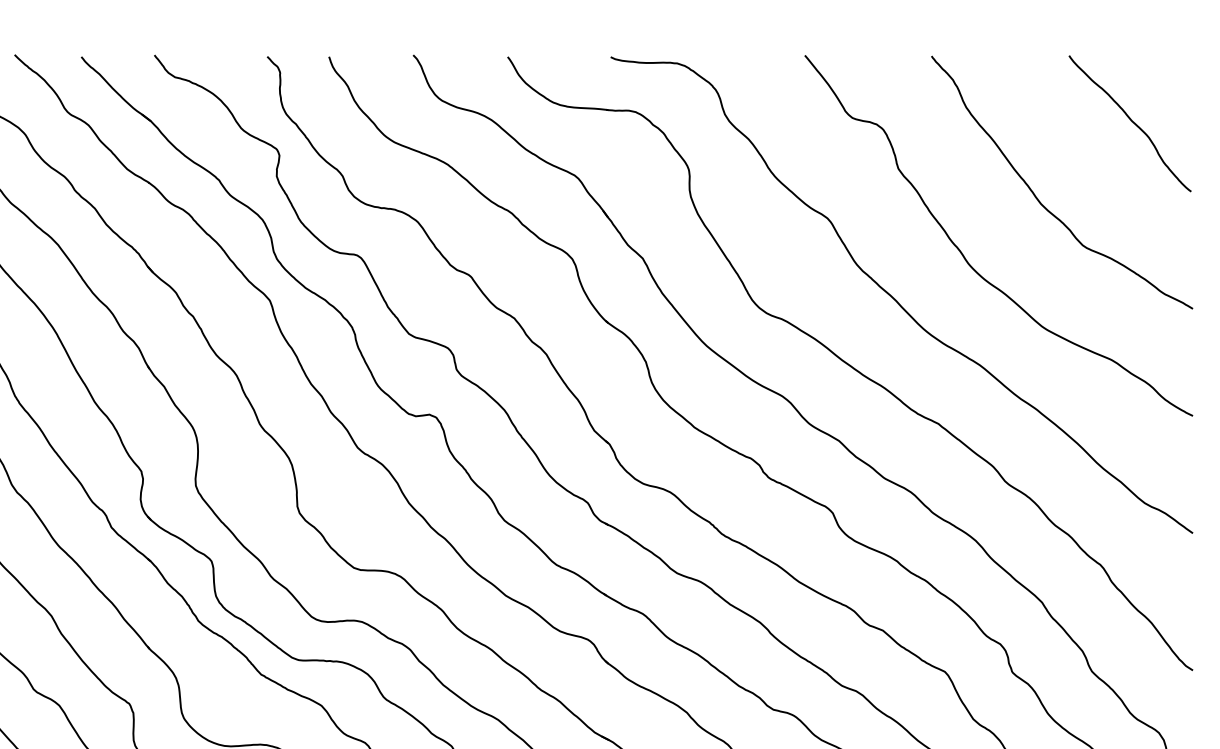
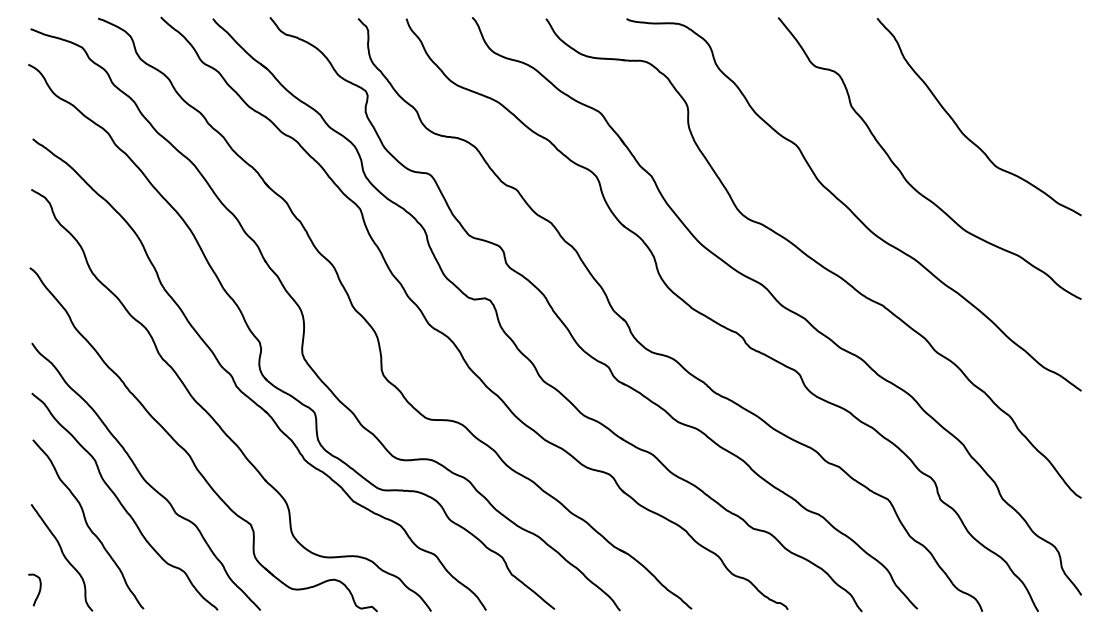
curve: (1131, 121) -> (1033, 69), removed

